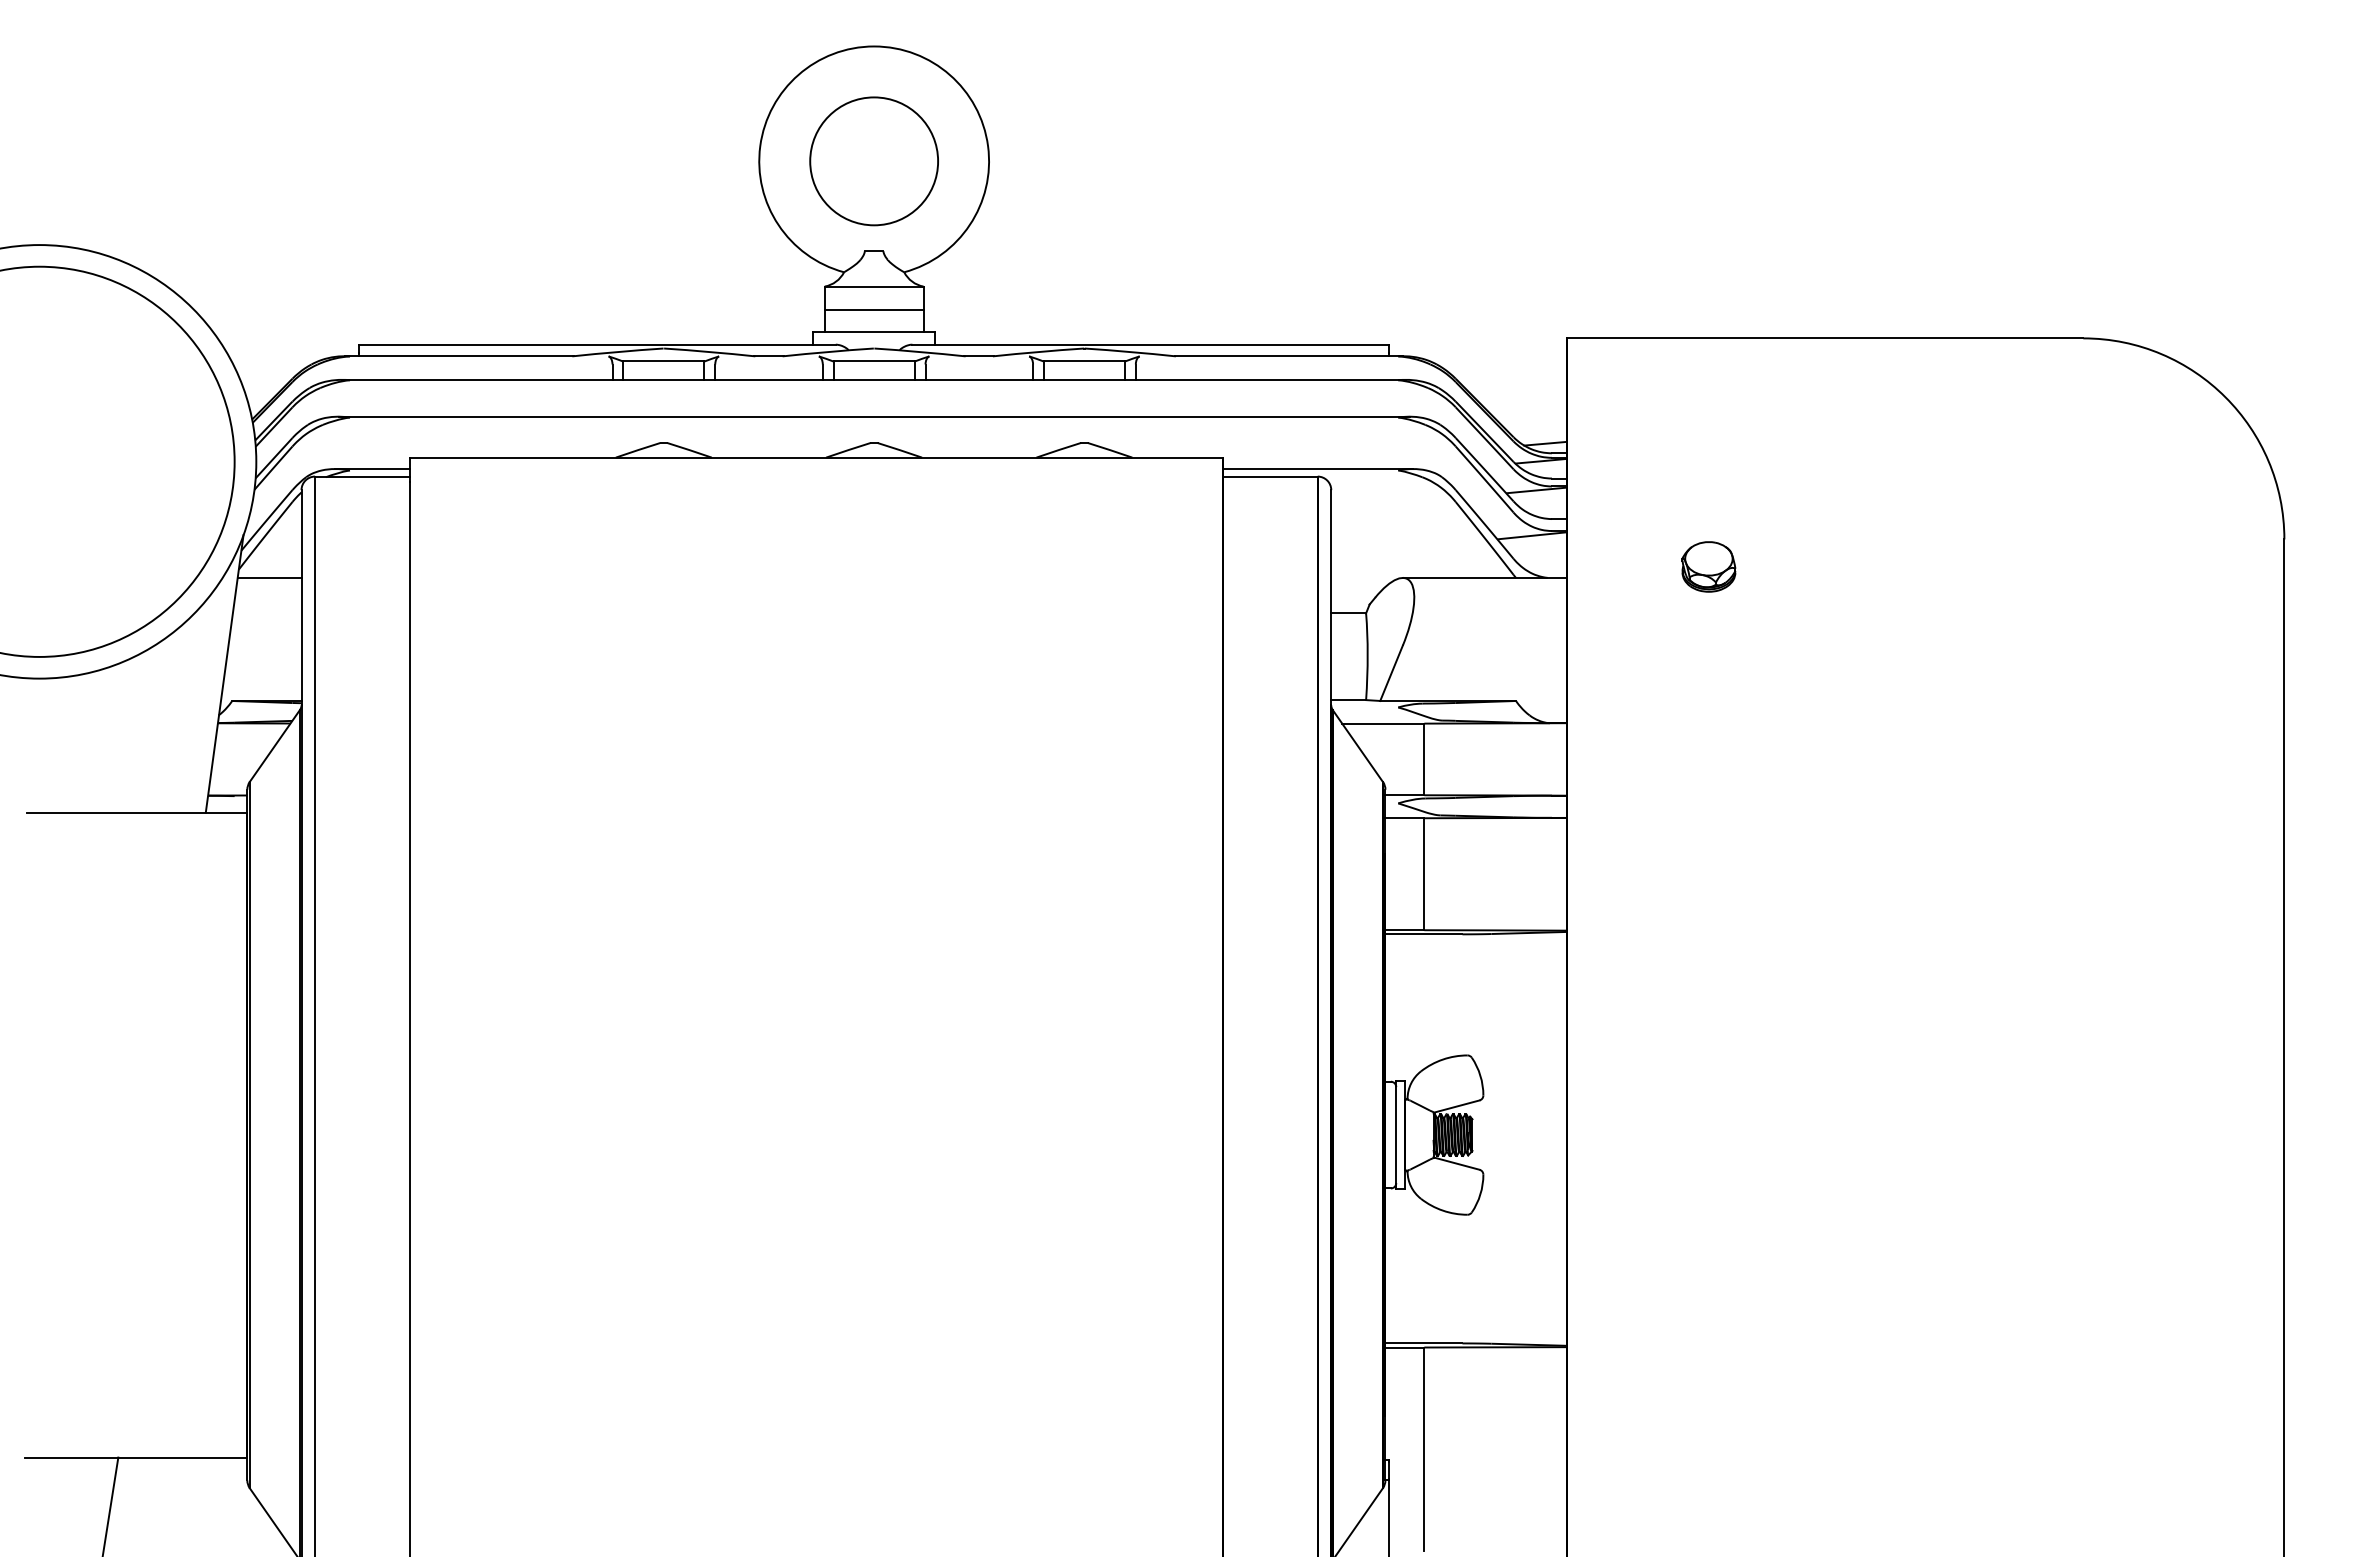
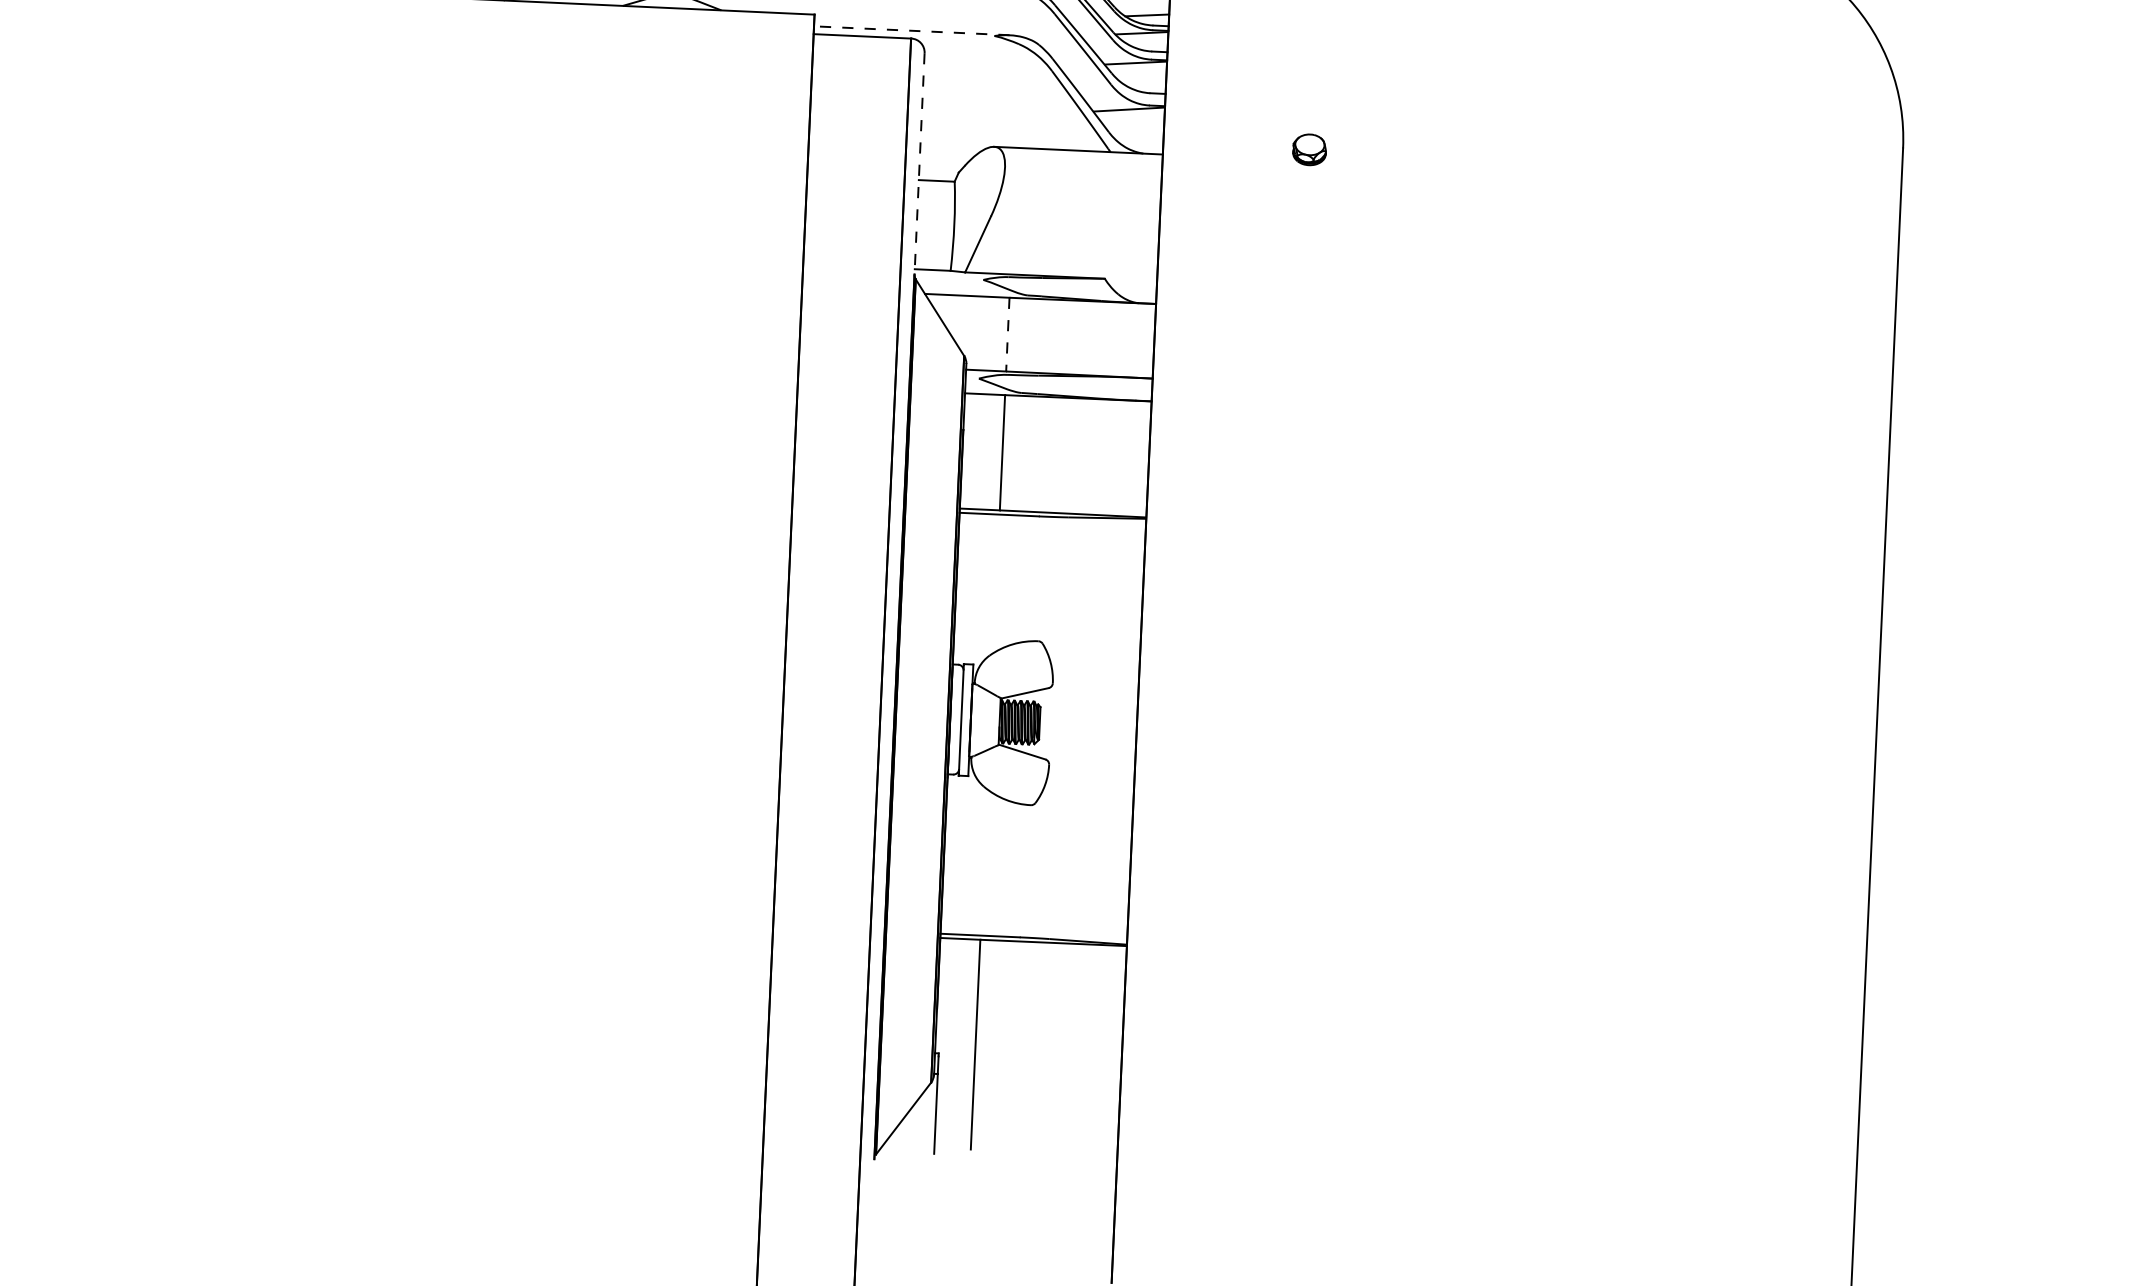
line: (1317, 469) -> (911, 31), solid -> dashed
part: (1708, 566) -> (1309, 149), size x0.6
line: (1331, 597) -> (919, 163), solid -> dashed
line: (1424, 759) -> (1007, 334), solid -> dashed

